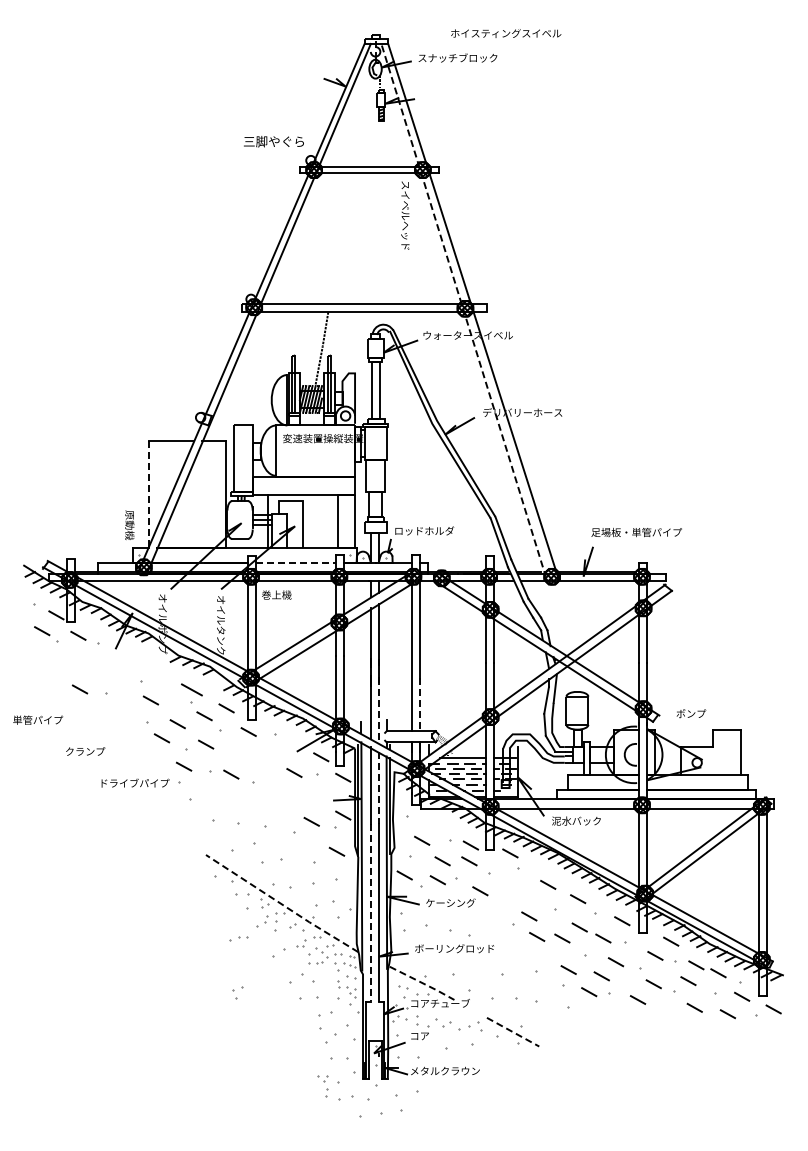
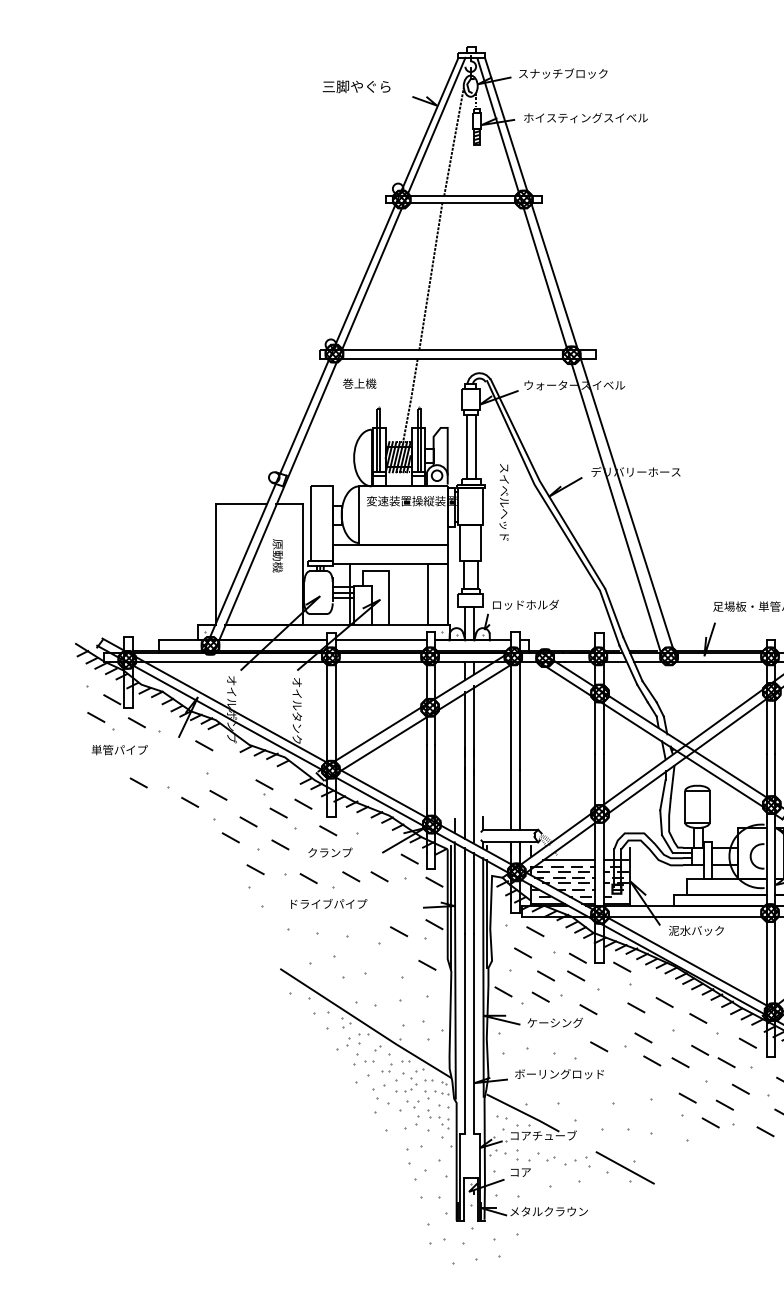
text: (506, 33) -> (586, 117), moved
line: (360, 118) -> (453, 141), added
text: (273, 141) -> (356, 86), moved
text: (405, 215) -> (504, 502), moved
line: (339, 238) -> (430, 276), added
line: (463, 311) -> (569, 358), dashed -> solid
line: (148, 494) -> (215, 563), dashed -> solid
text: (129, 525) -> (277, 556), moved
line: (296, 562) -> (381, 640), dashed -> solid
text: (276, 594) -> (359, 383), moved
line: (138, 656) -> (204, 745), added
part: (191, 693) -> (263, 787), size x0.71
line: (419, 704) -> (520, 799), dashed -> solid
line: (125, 706) -> (189, 802), added
line: (378, 710) -> (474, 806), dashed -> solid
text: (38, 719) -> (120, 749), moved
text: (85, 751) -> (330, 852), moved
line: (269, 772) -> (351, 876), added
text: (135, 782) -> (329, 903), moved
line: (378, 788) -> (474, 894), dashed -> solid
line: (433, 821) -> (535, 931), added
line: (523, 889) -> (636, 1007), added
line: (281, 904) -> (365, 1024), dashed -> solid
line: (370, 912) -> (465, 1033), dashed -> solid
line: (489, 924) -> (598, 1046), added
part: (238, 938) -> (363, 1062), moved
line: (422, 983) -> (523, 1113), dashed -> solid
part: (237, 992) -> (378, 1091), moved
line: (513, 1032) -> (625, 1168), dashed -> solid
part: (322, 1086) -> (412, 1113), moved

